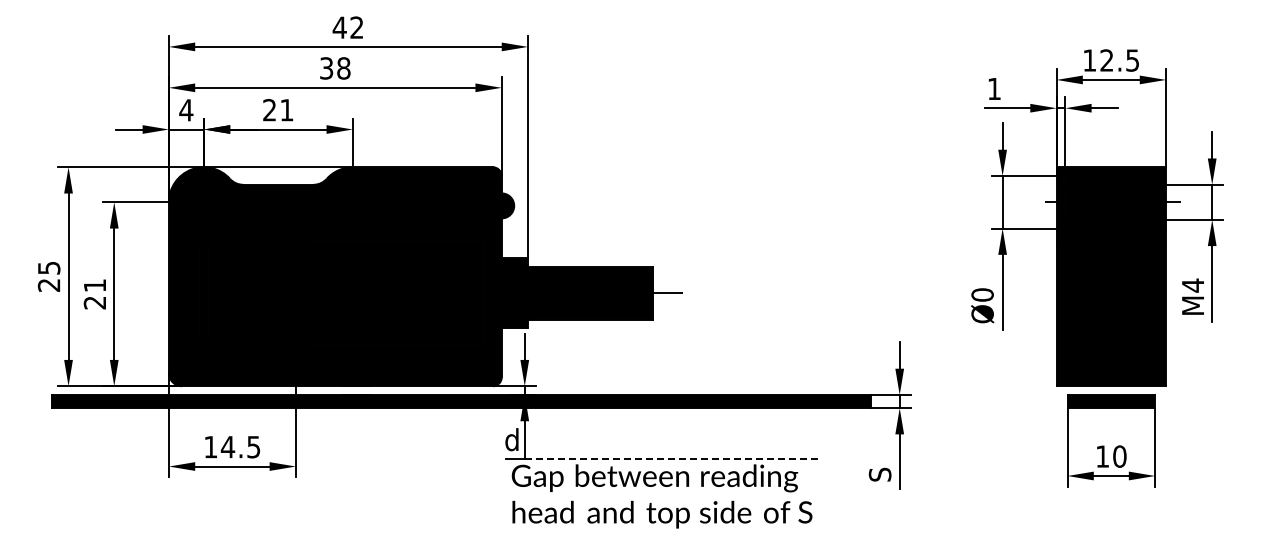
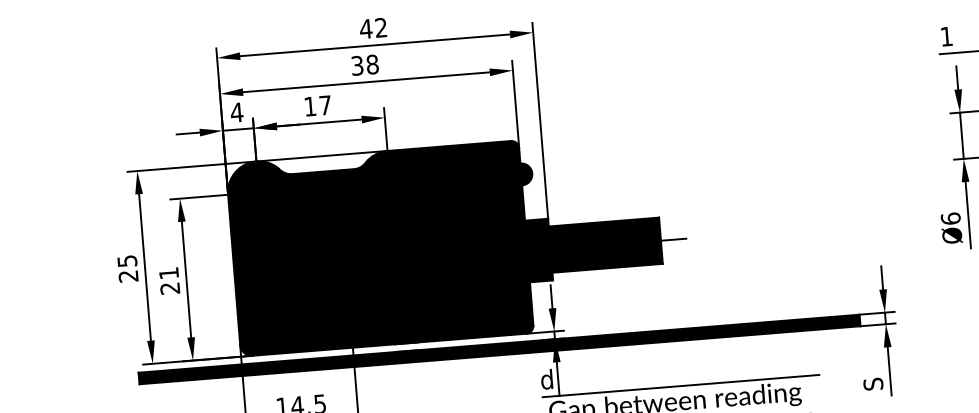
text: (278, 110) -> (318, 106), 21 -> 17
text: (982, 294) -> (950, 218), Ø0 -> Ø6
line: (672, 459) -> (689, 385), dashed -> solid

